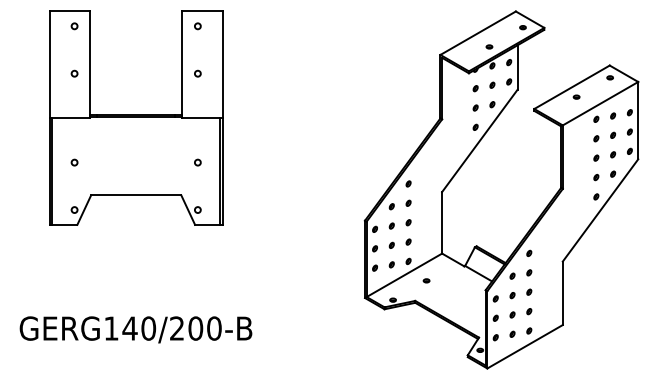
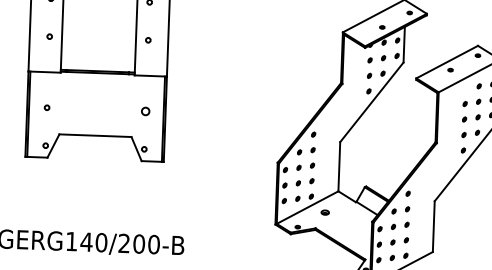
part: (596, 118) -> (465, 87), removed
circle: (197, 162) -> (145, 111), size x1.6
part: (426, 280) -> (325, 212), size x1.6

